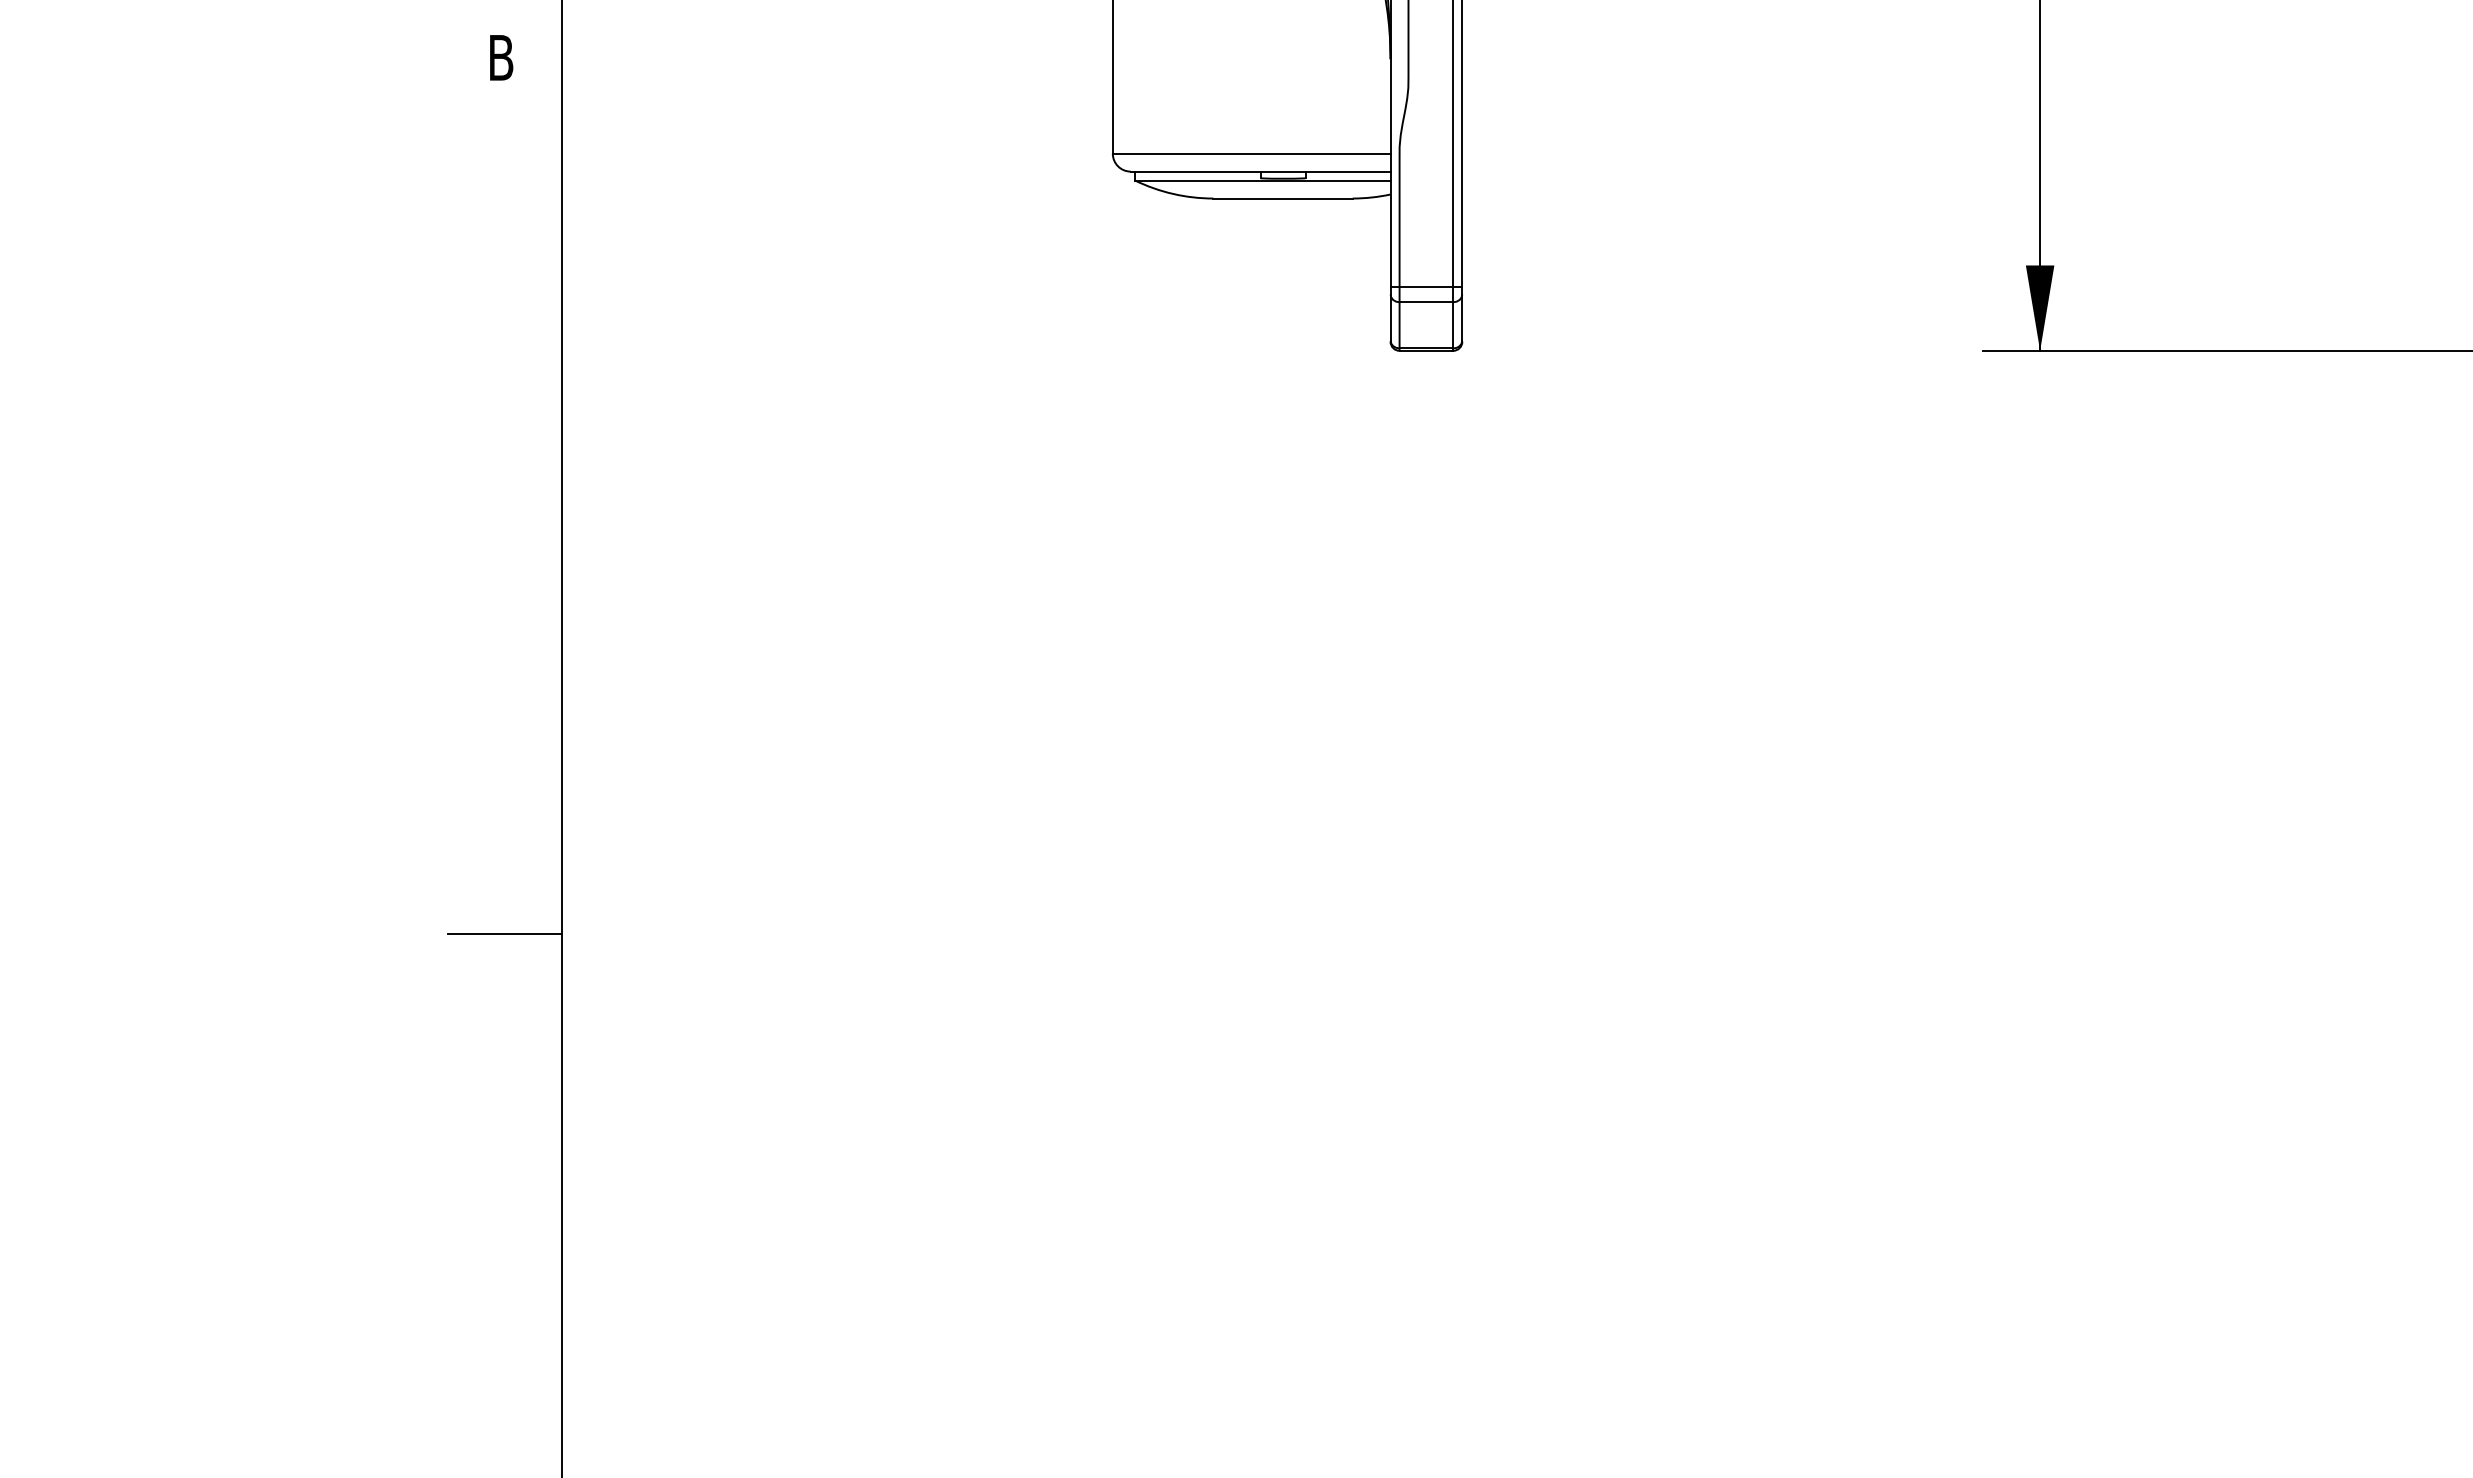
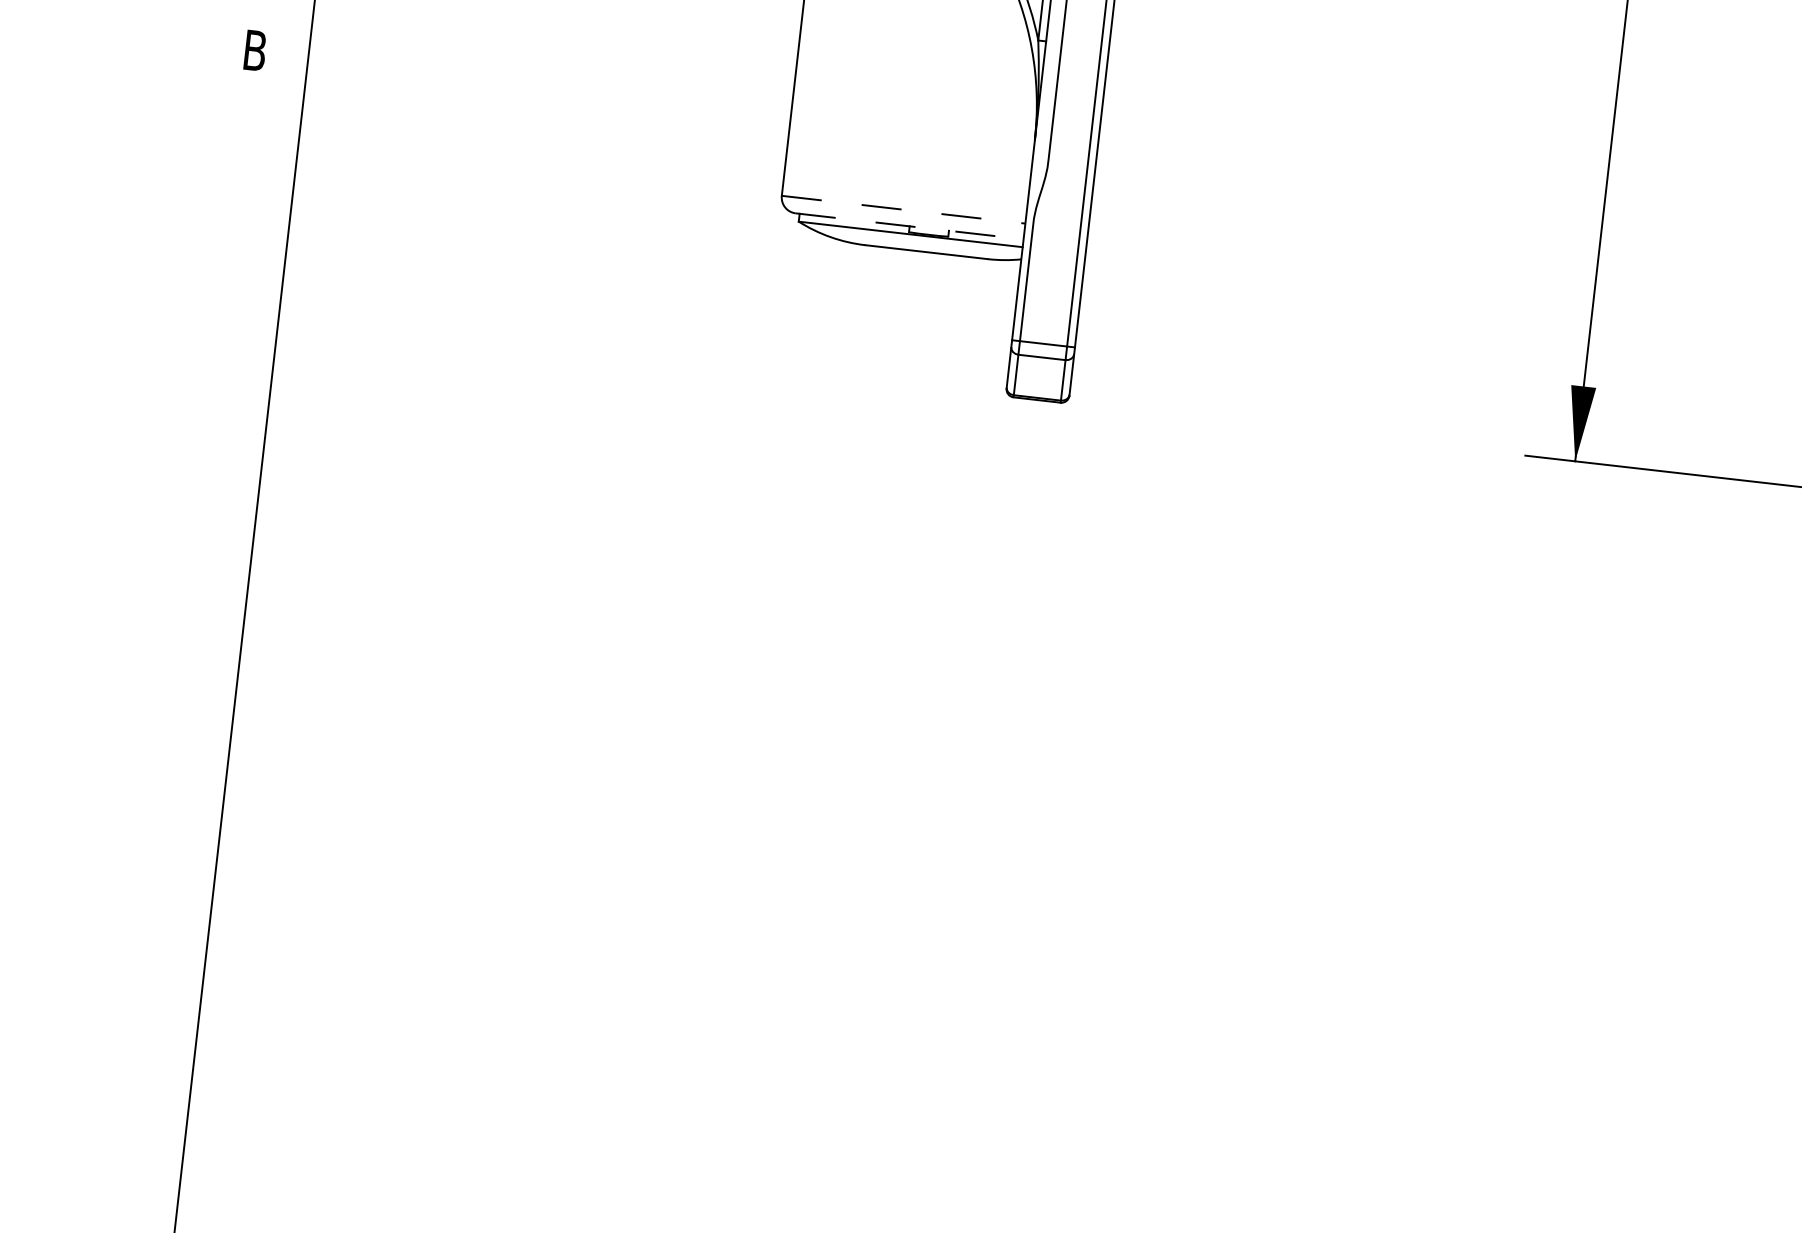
line: (1251, 153) -> (903, 209), solid -> dashed
line: (1260, 171) -> (909, 226), solid -> dashed
line: (505, 934) -> (171, 819), removed

